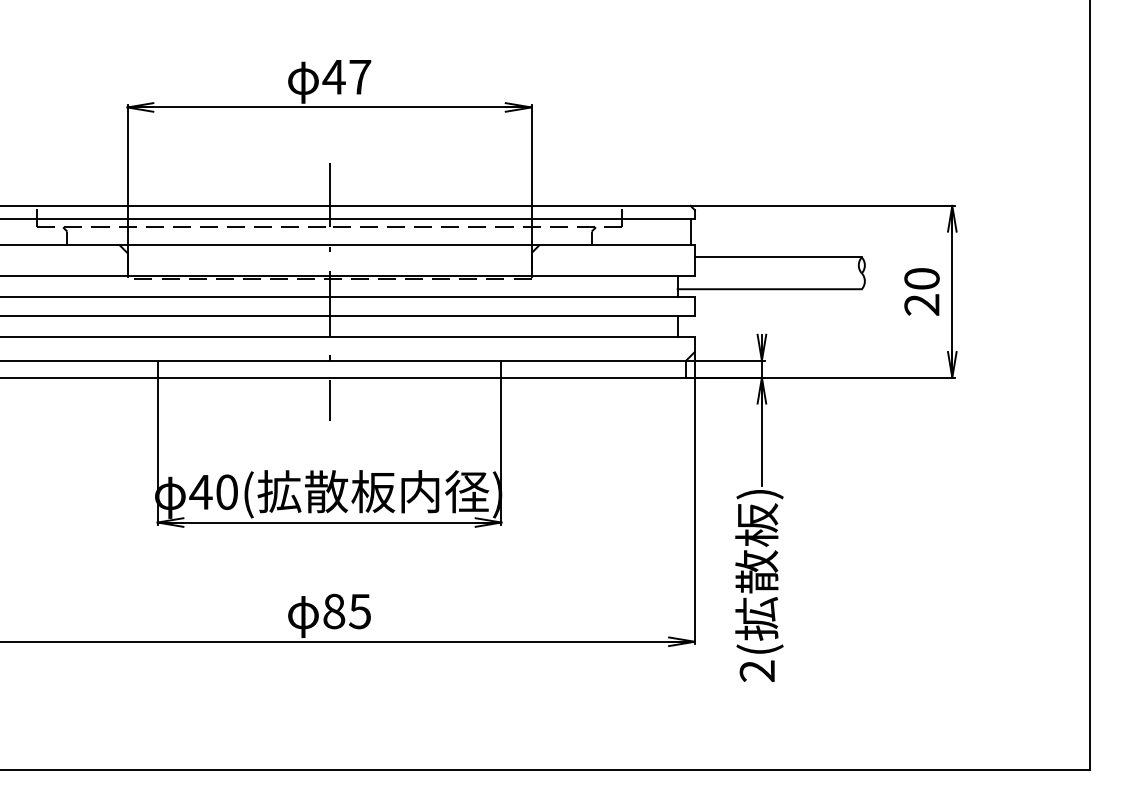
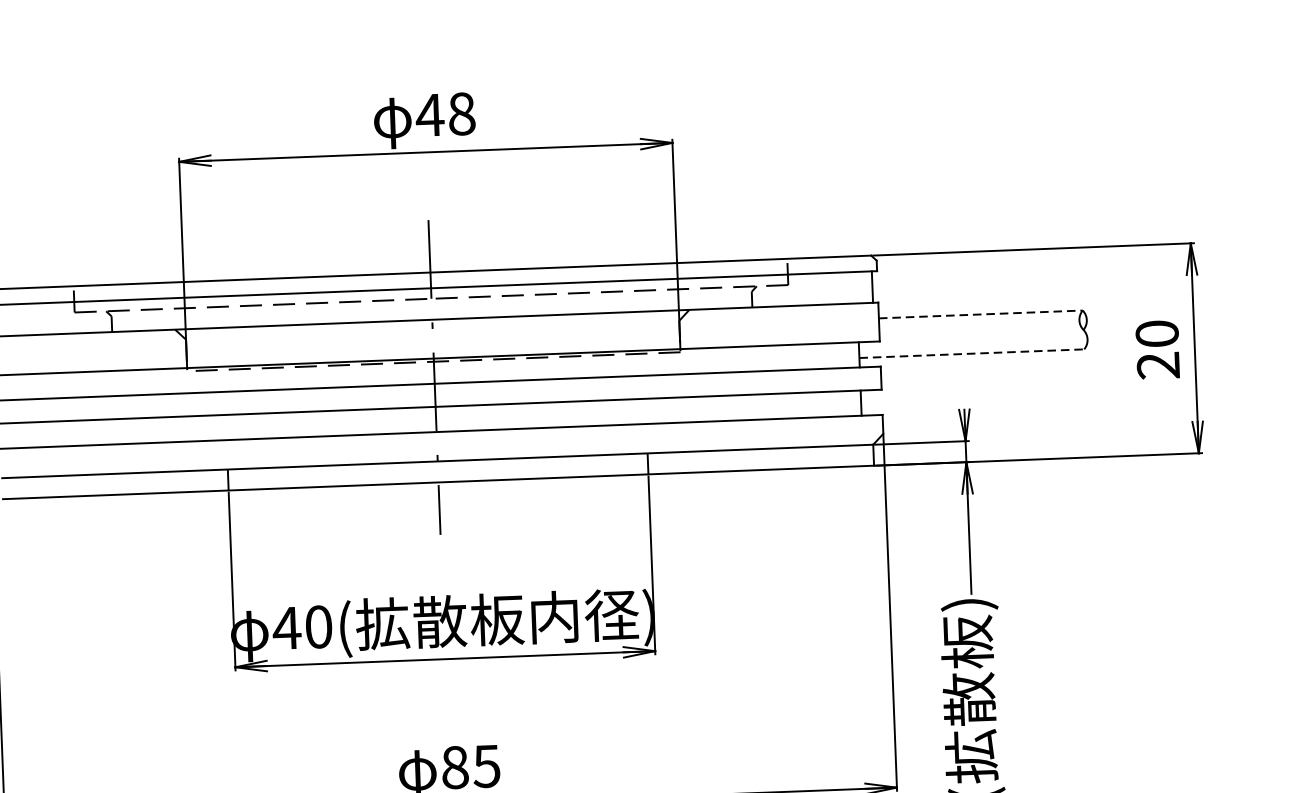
text: (360, 76) -> (462, 113), 47 -> 48
line: (778, 257) -> (981, 314), solid -> dashed
line: (770, 289) -> (972, 353), solid -> dashed

